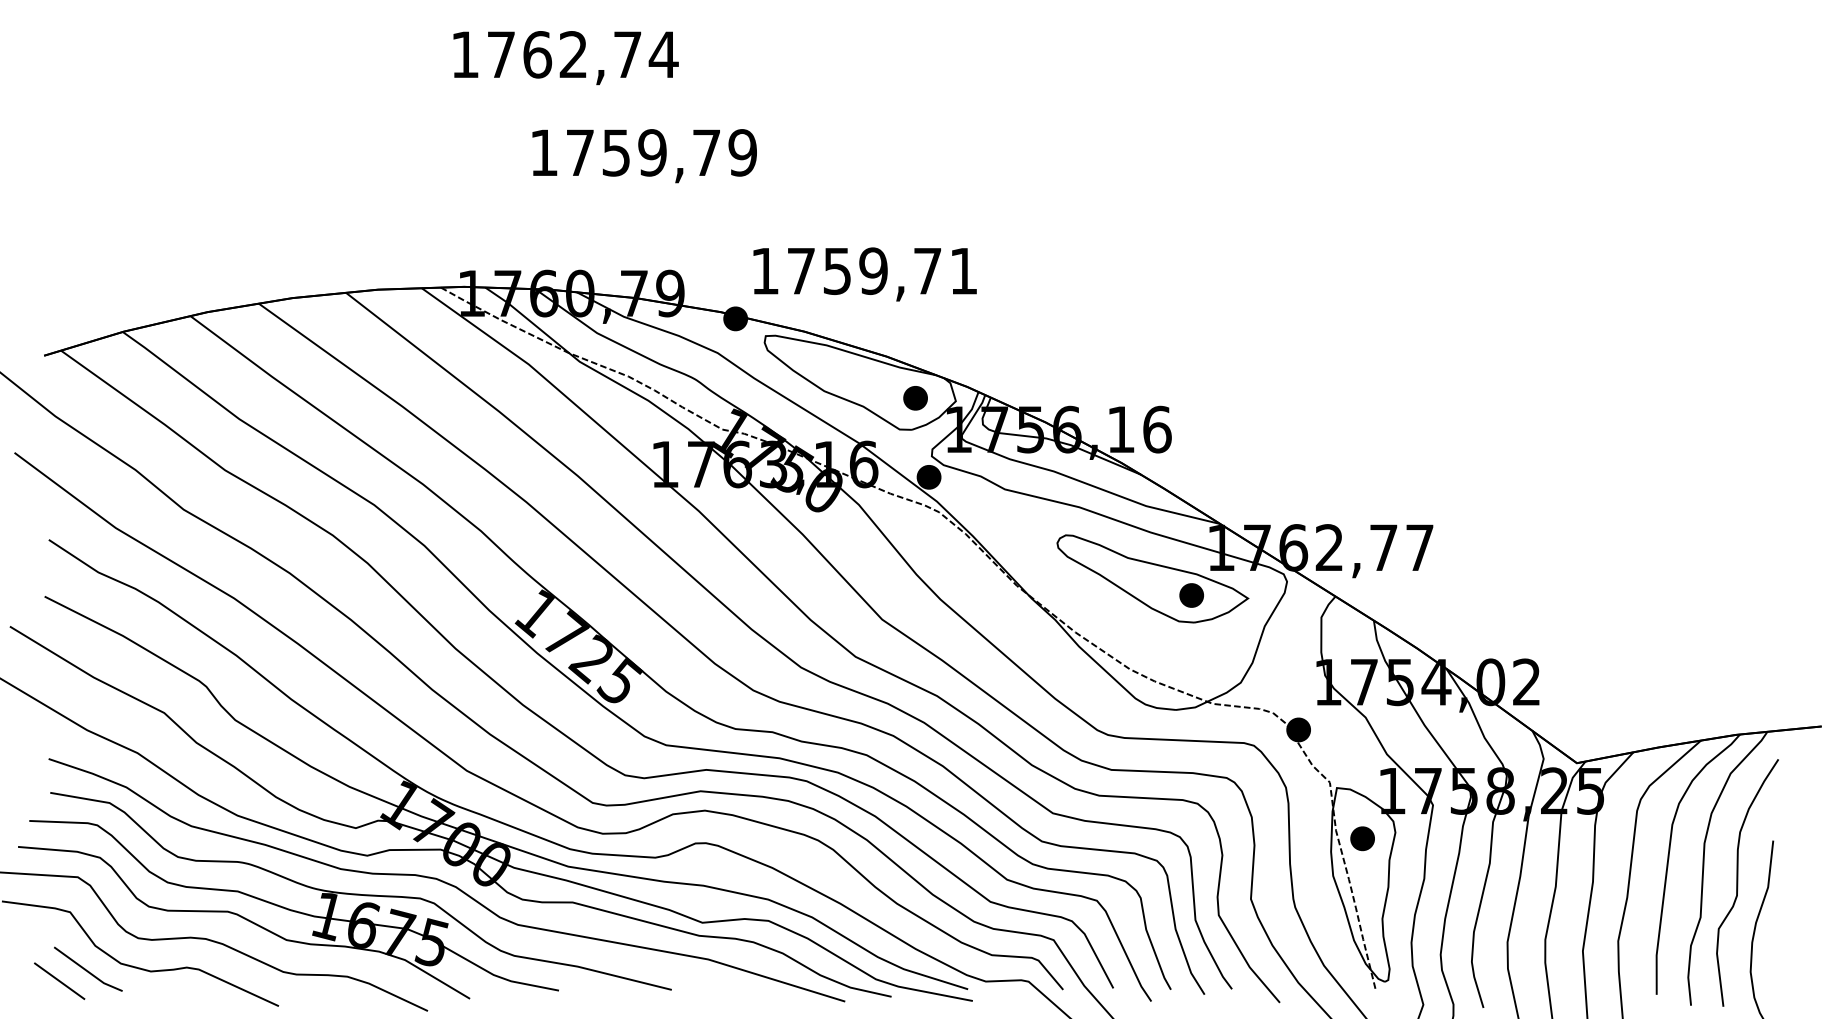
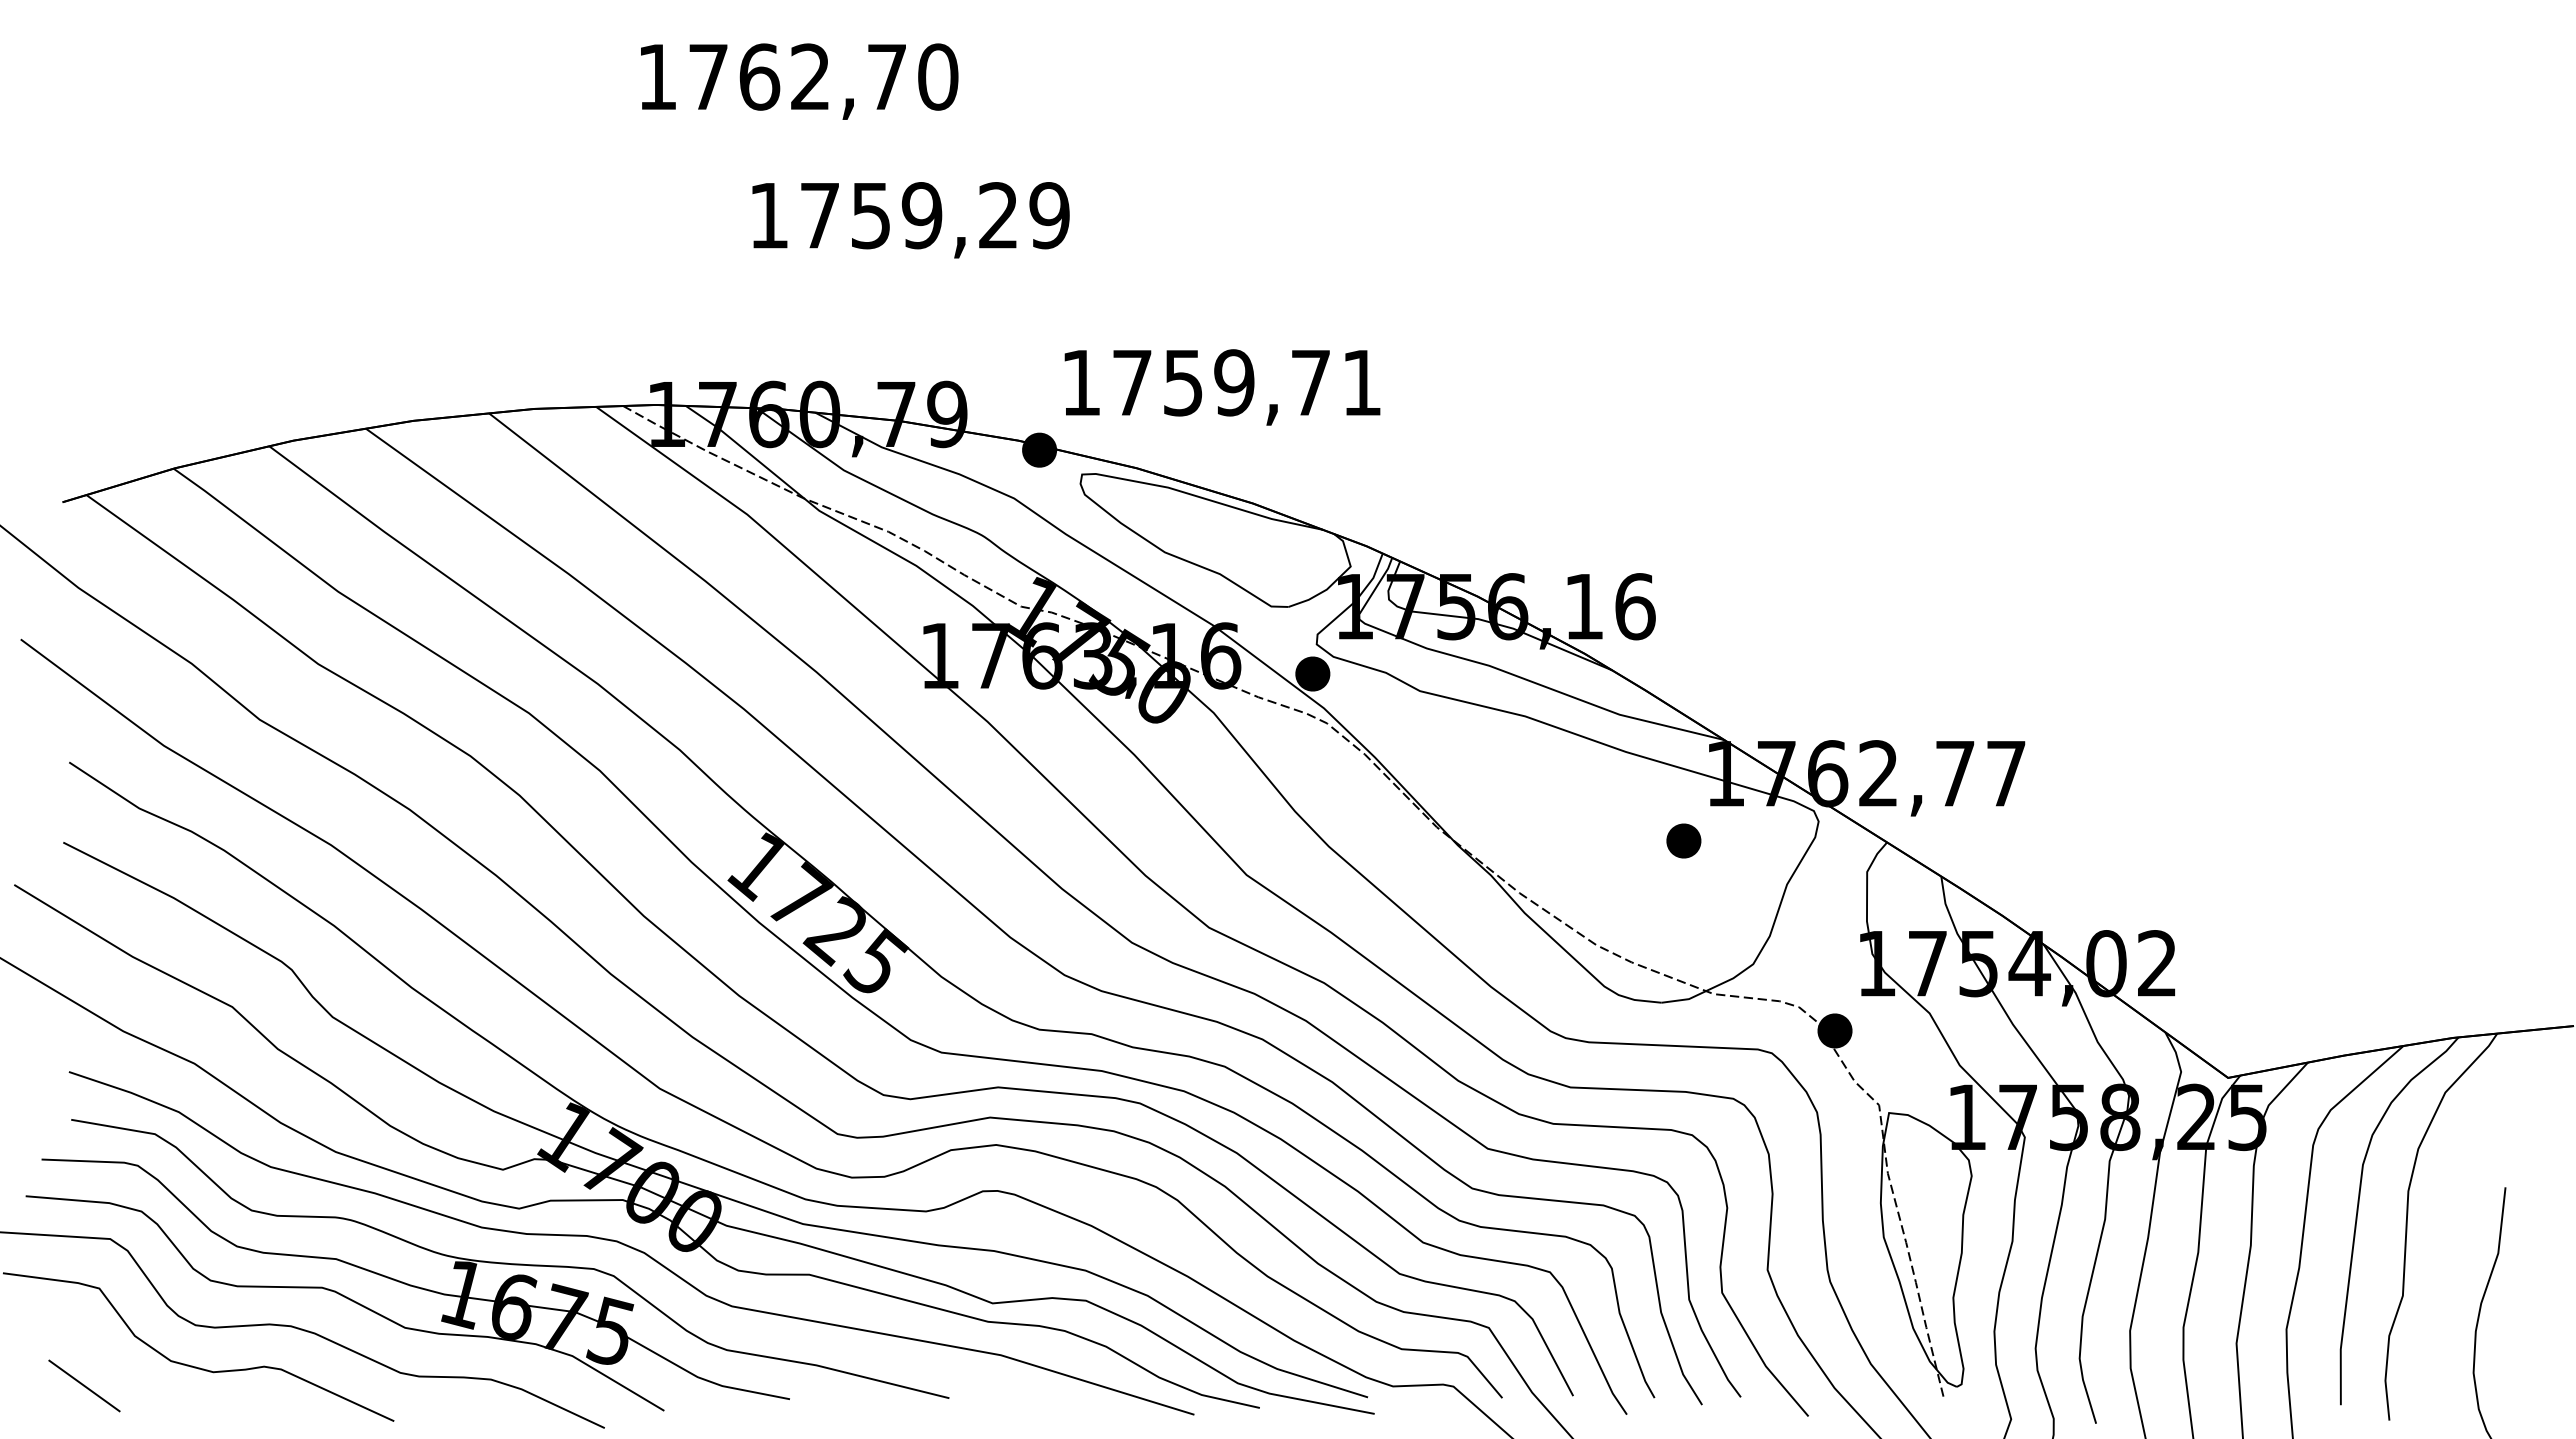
text: (663, 54) -> (937, 76), 1762,74 -> 1762,70
text: (706, 152) -> (998, 215), 1759,79 -> 1759,29
part: (915, 398) -> (1293, 562), removed
part: (1152, 578) -> (1628, 817), removed
part: (1362, 838) -> (1925, 1184), removed
curve: (1737, 883) -> (2455, 1247), removed
line: (86, 969) -> (122, 1369), removed

